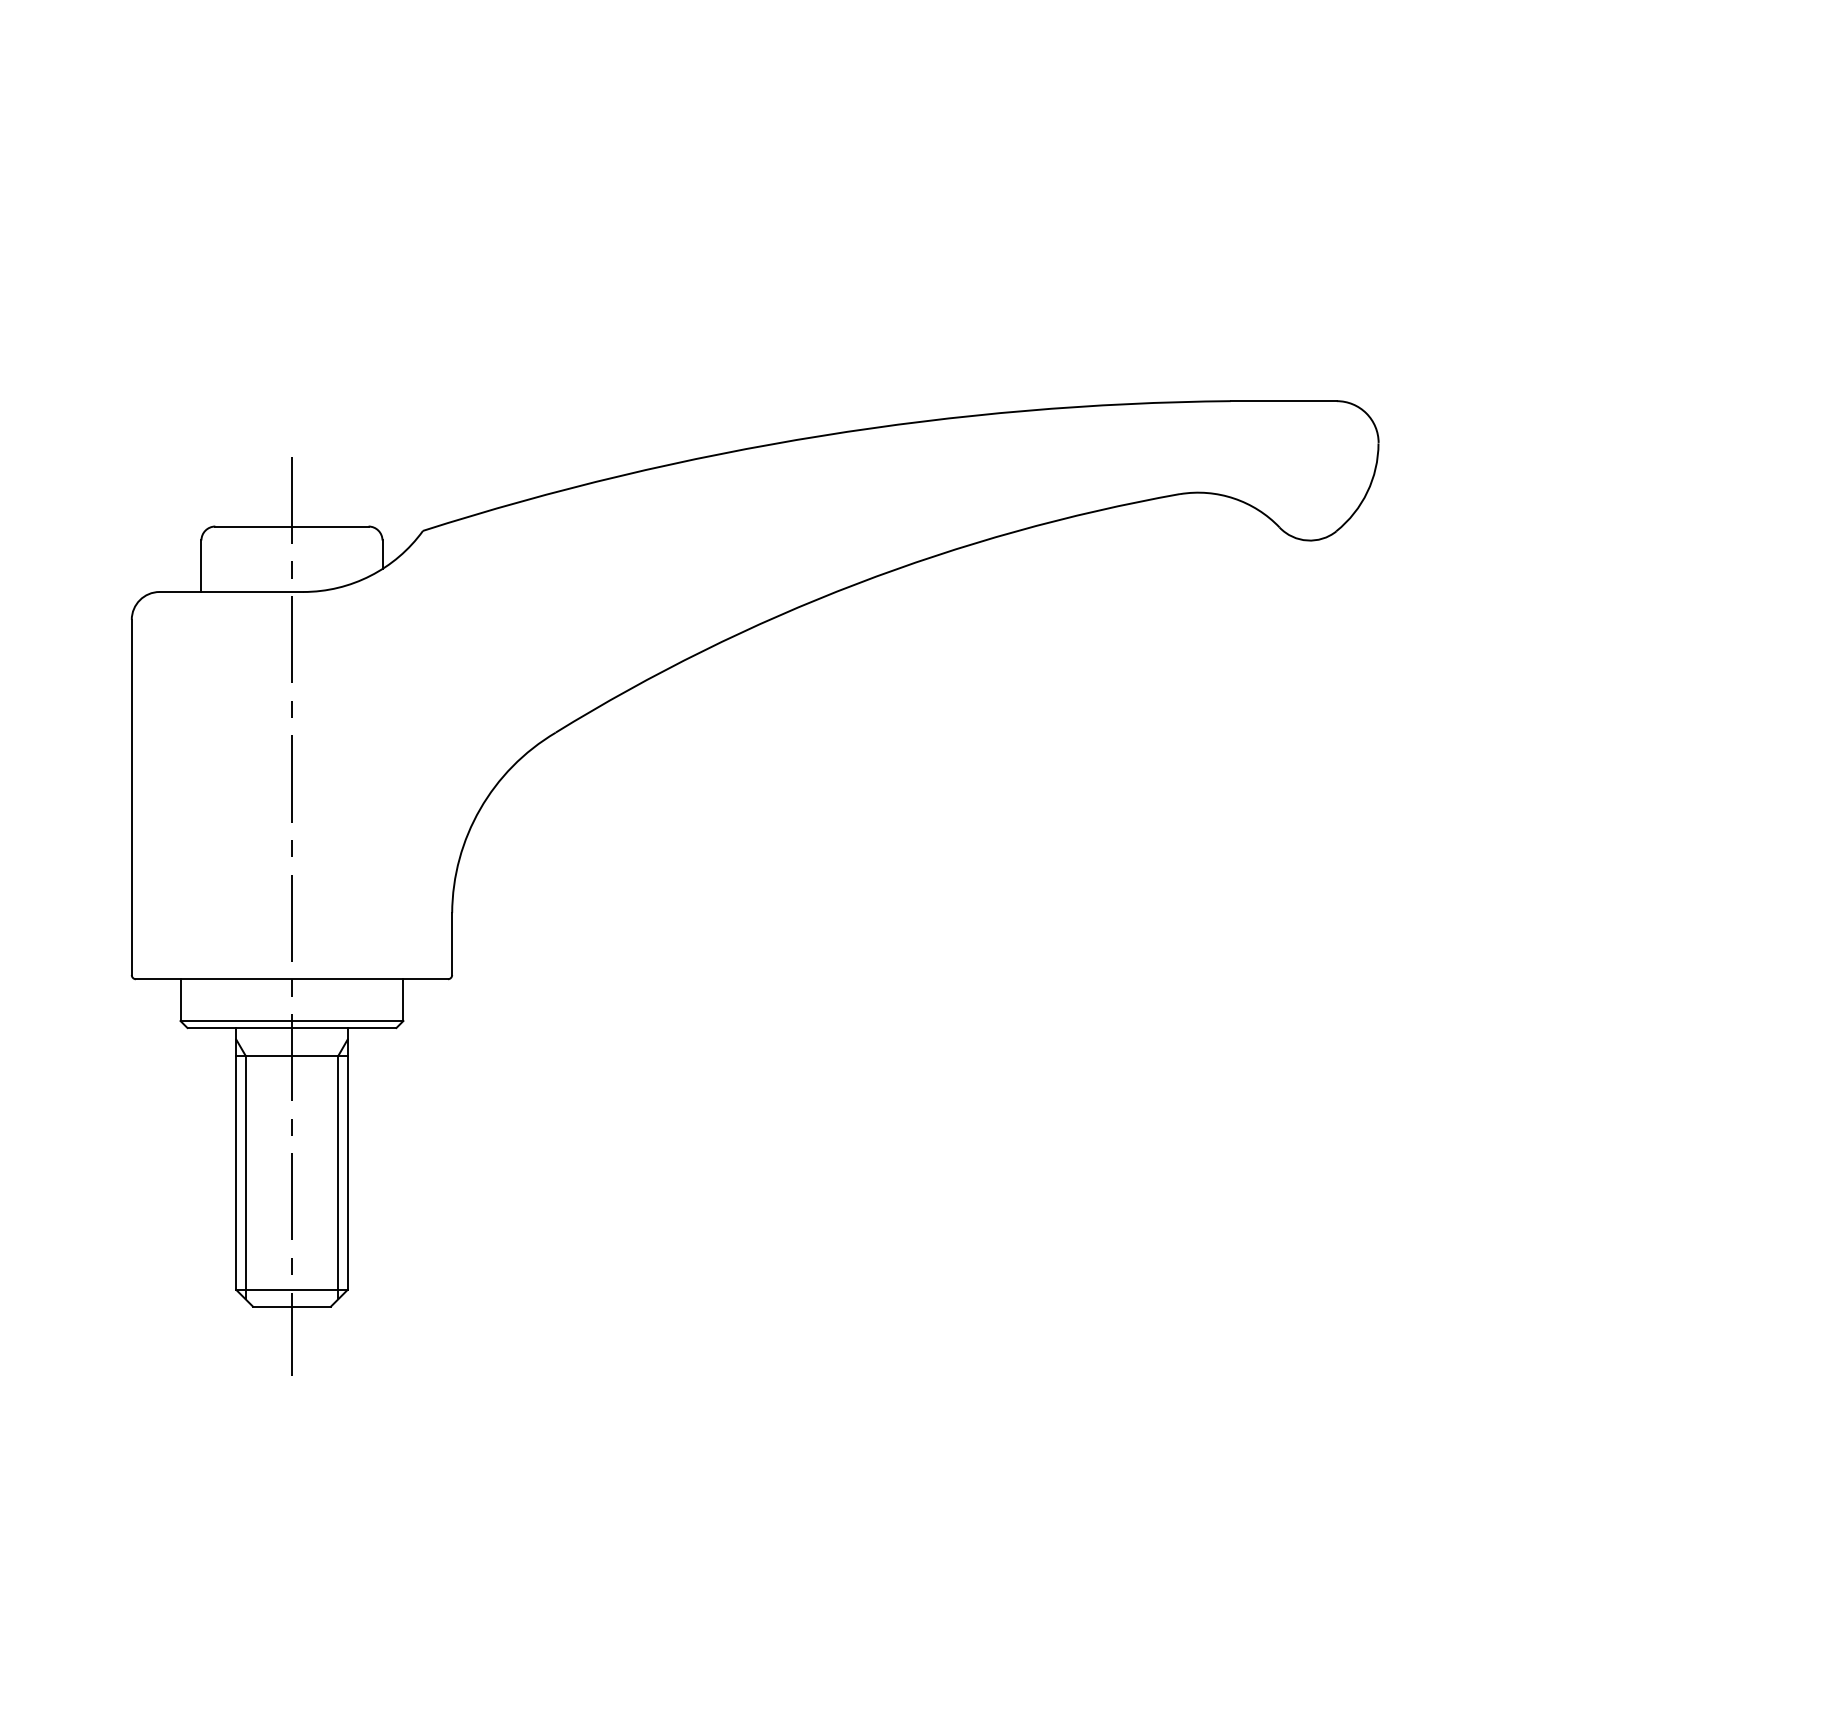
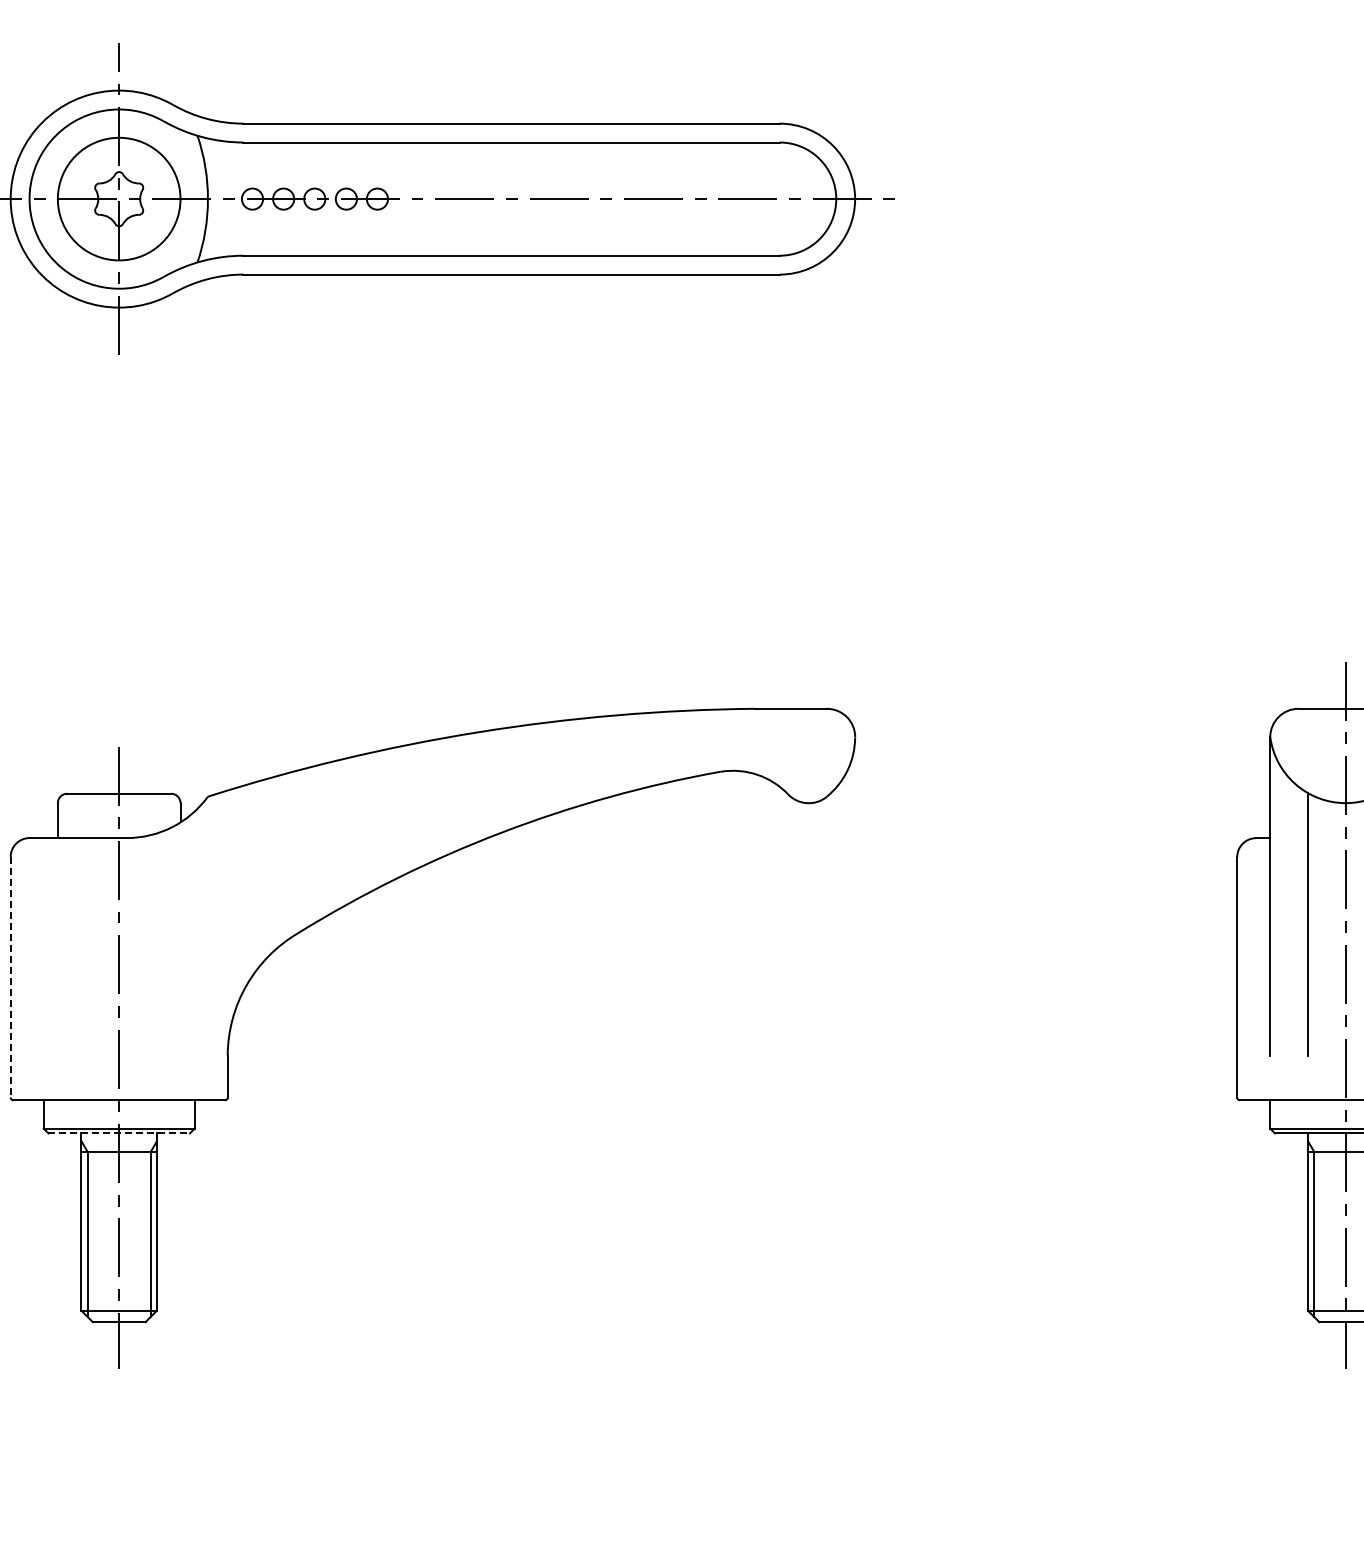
line: (131, 797) -> (10, 977), solid -> dashed
line: (292, 1028) -> (119, 1133), solid -> dashed

